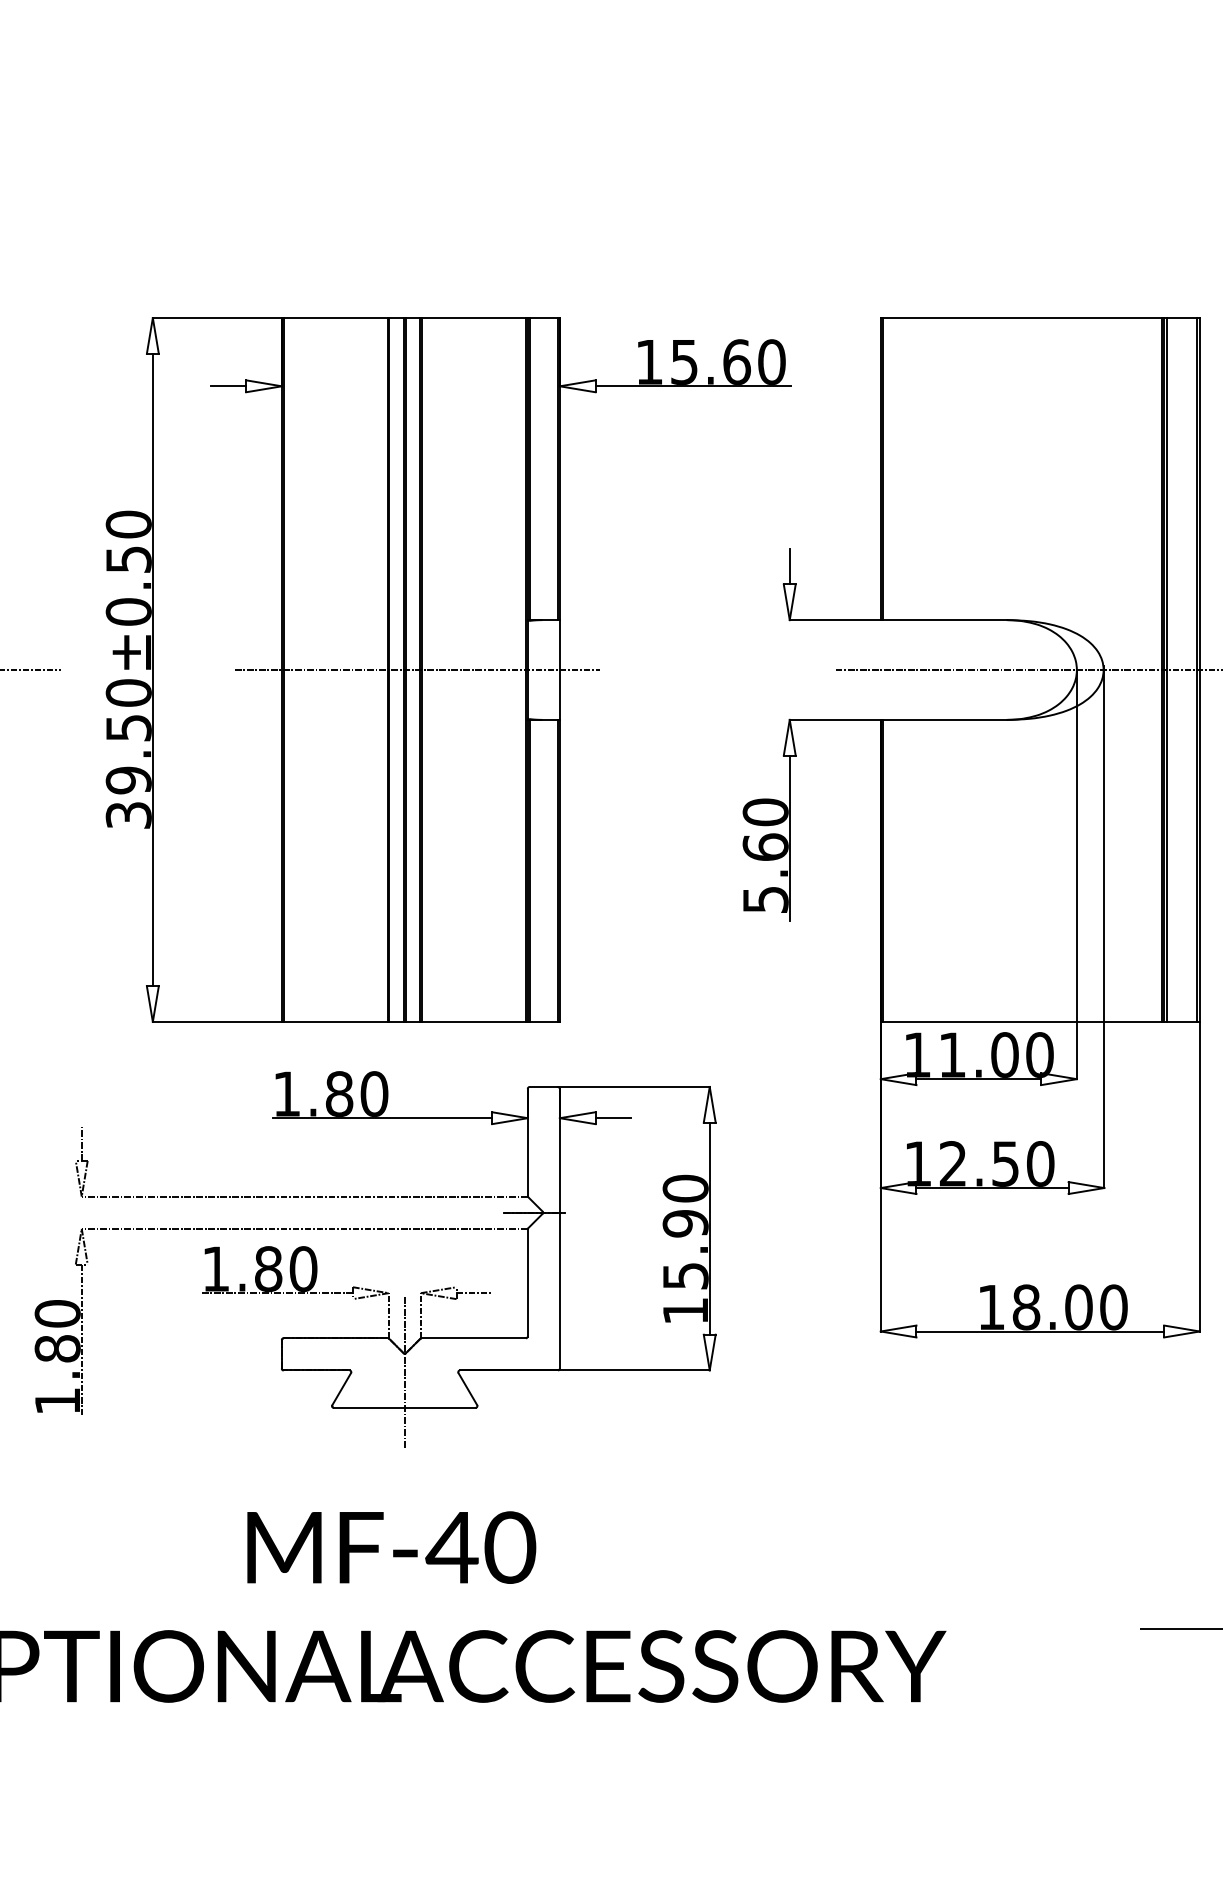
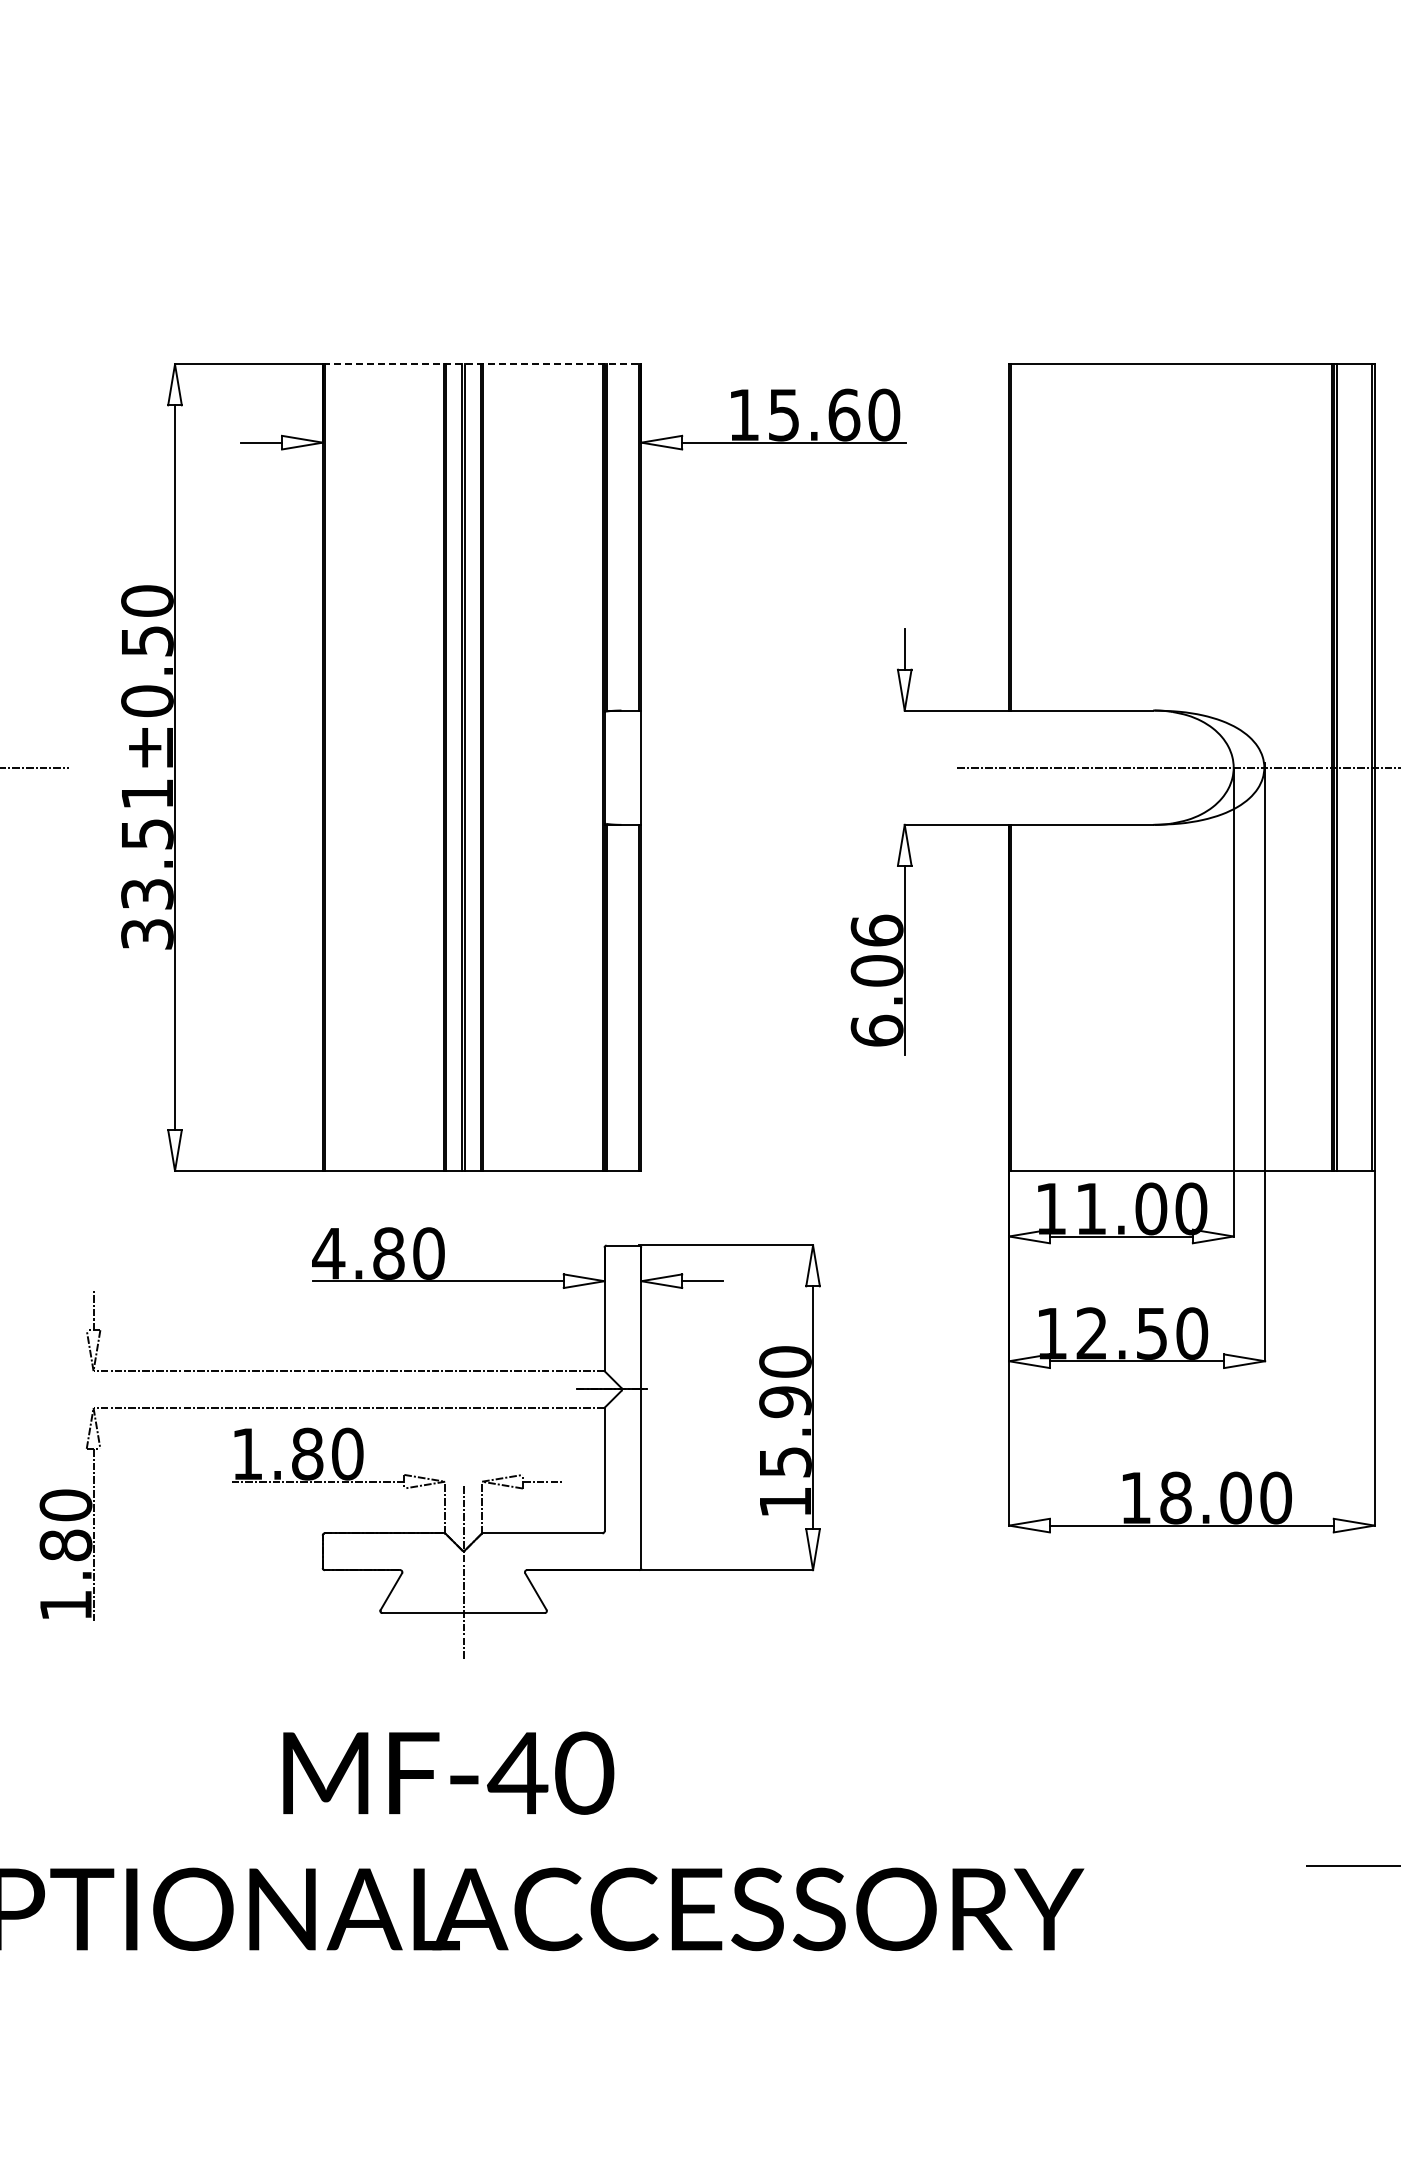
line: (421, 318) -> (482, 364), solid -> dashed
line: (416, 669) -> (477, 767), removed
text: (128, 737) -> (147, 844), 39.50±0.50 -> 33.51±0.50
text: (765, 855) -> (876, 980), 5.60 -> 6.06
text: (286, 1094) -> (328, 1253), 1.80 -> 4.80

